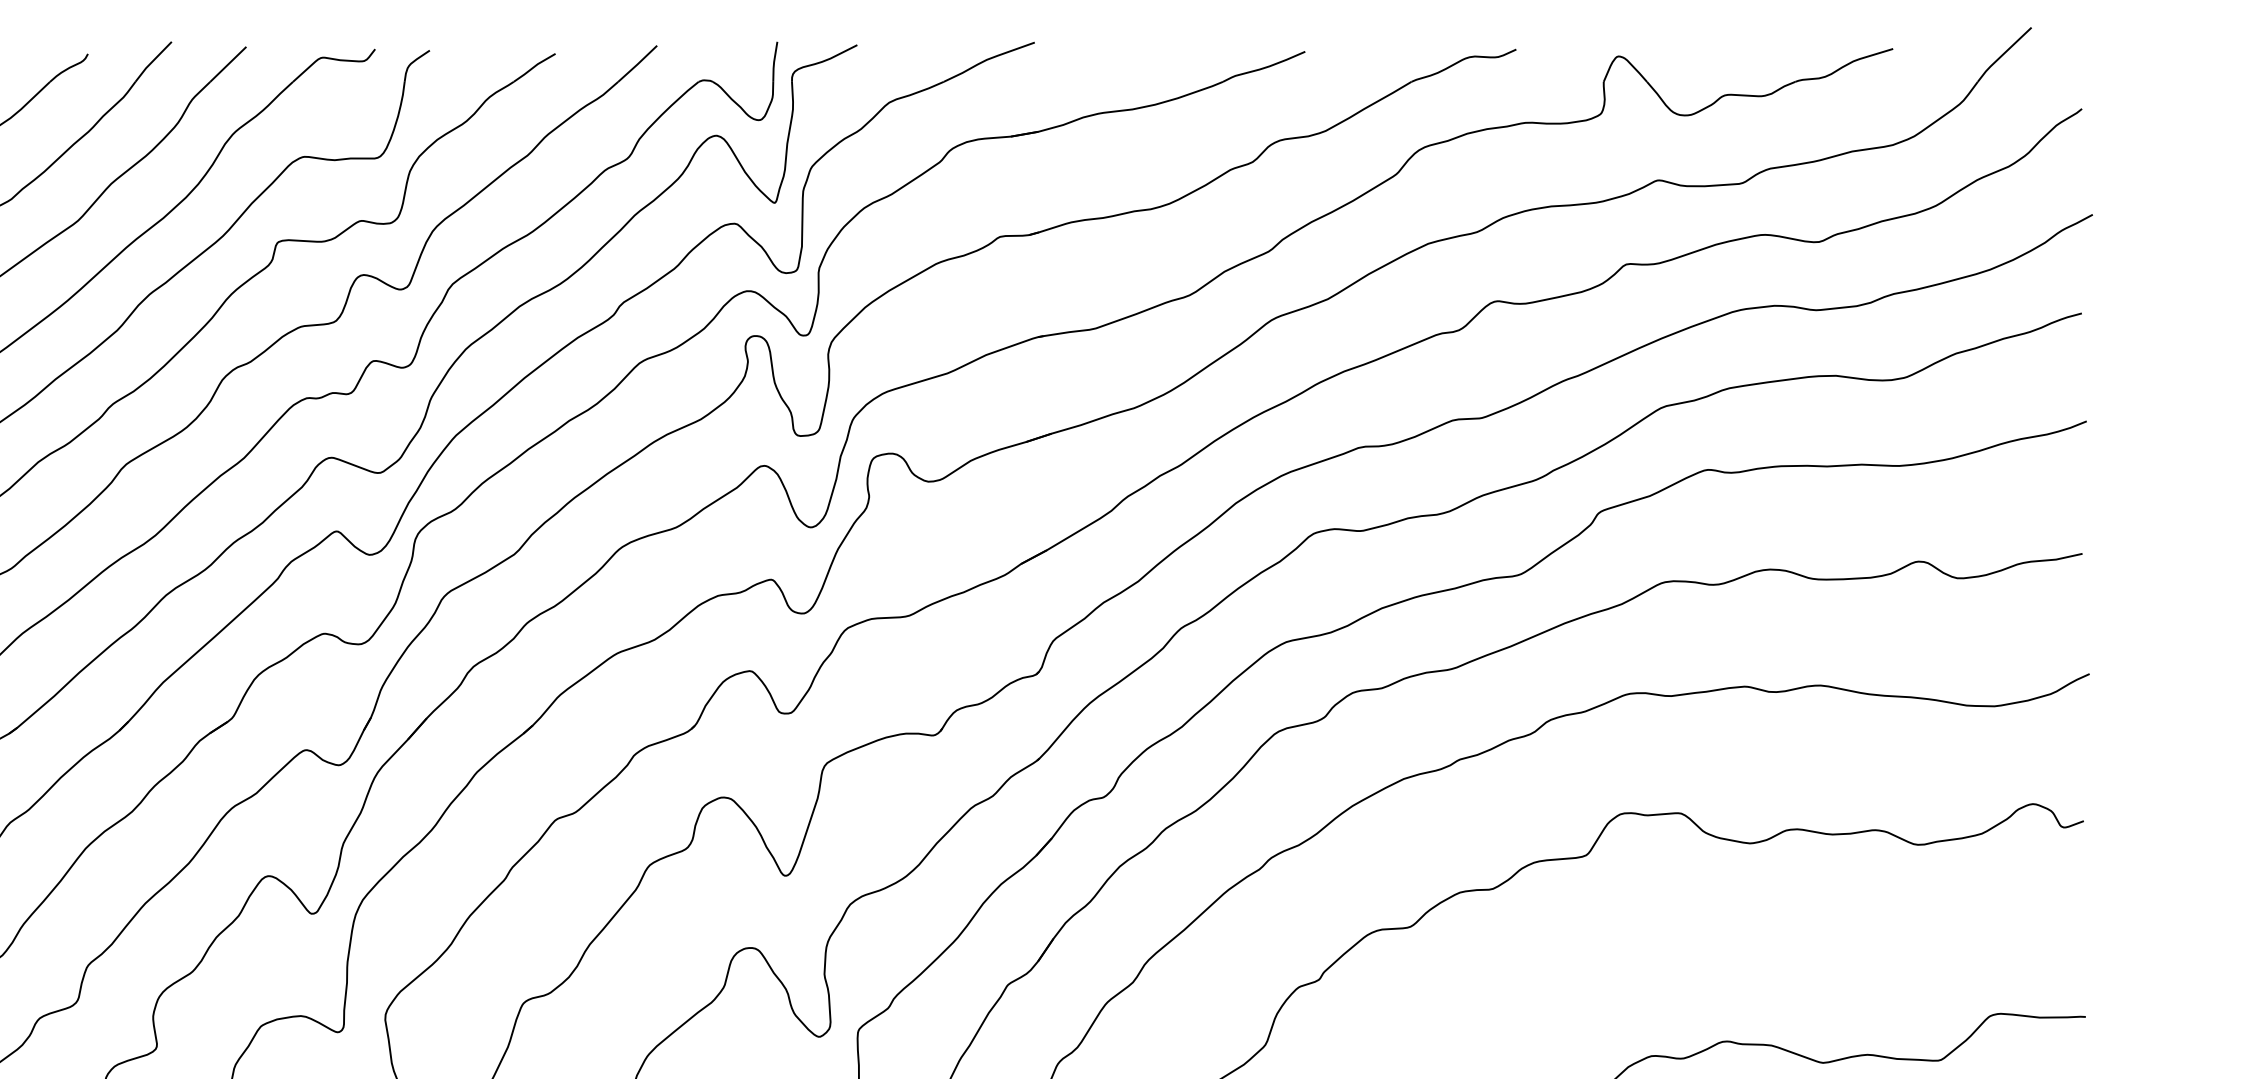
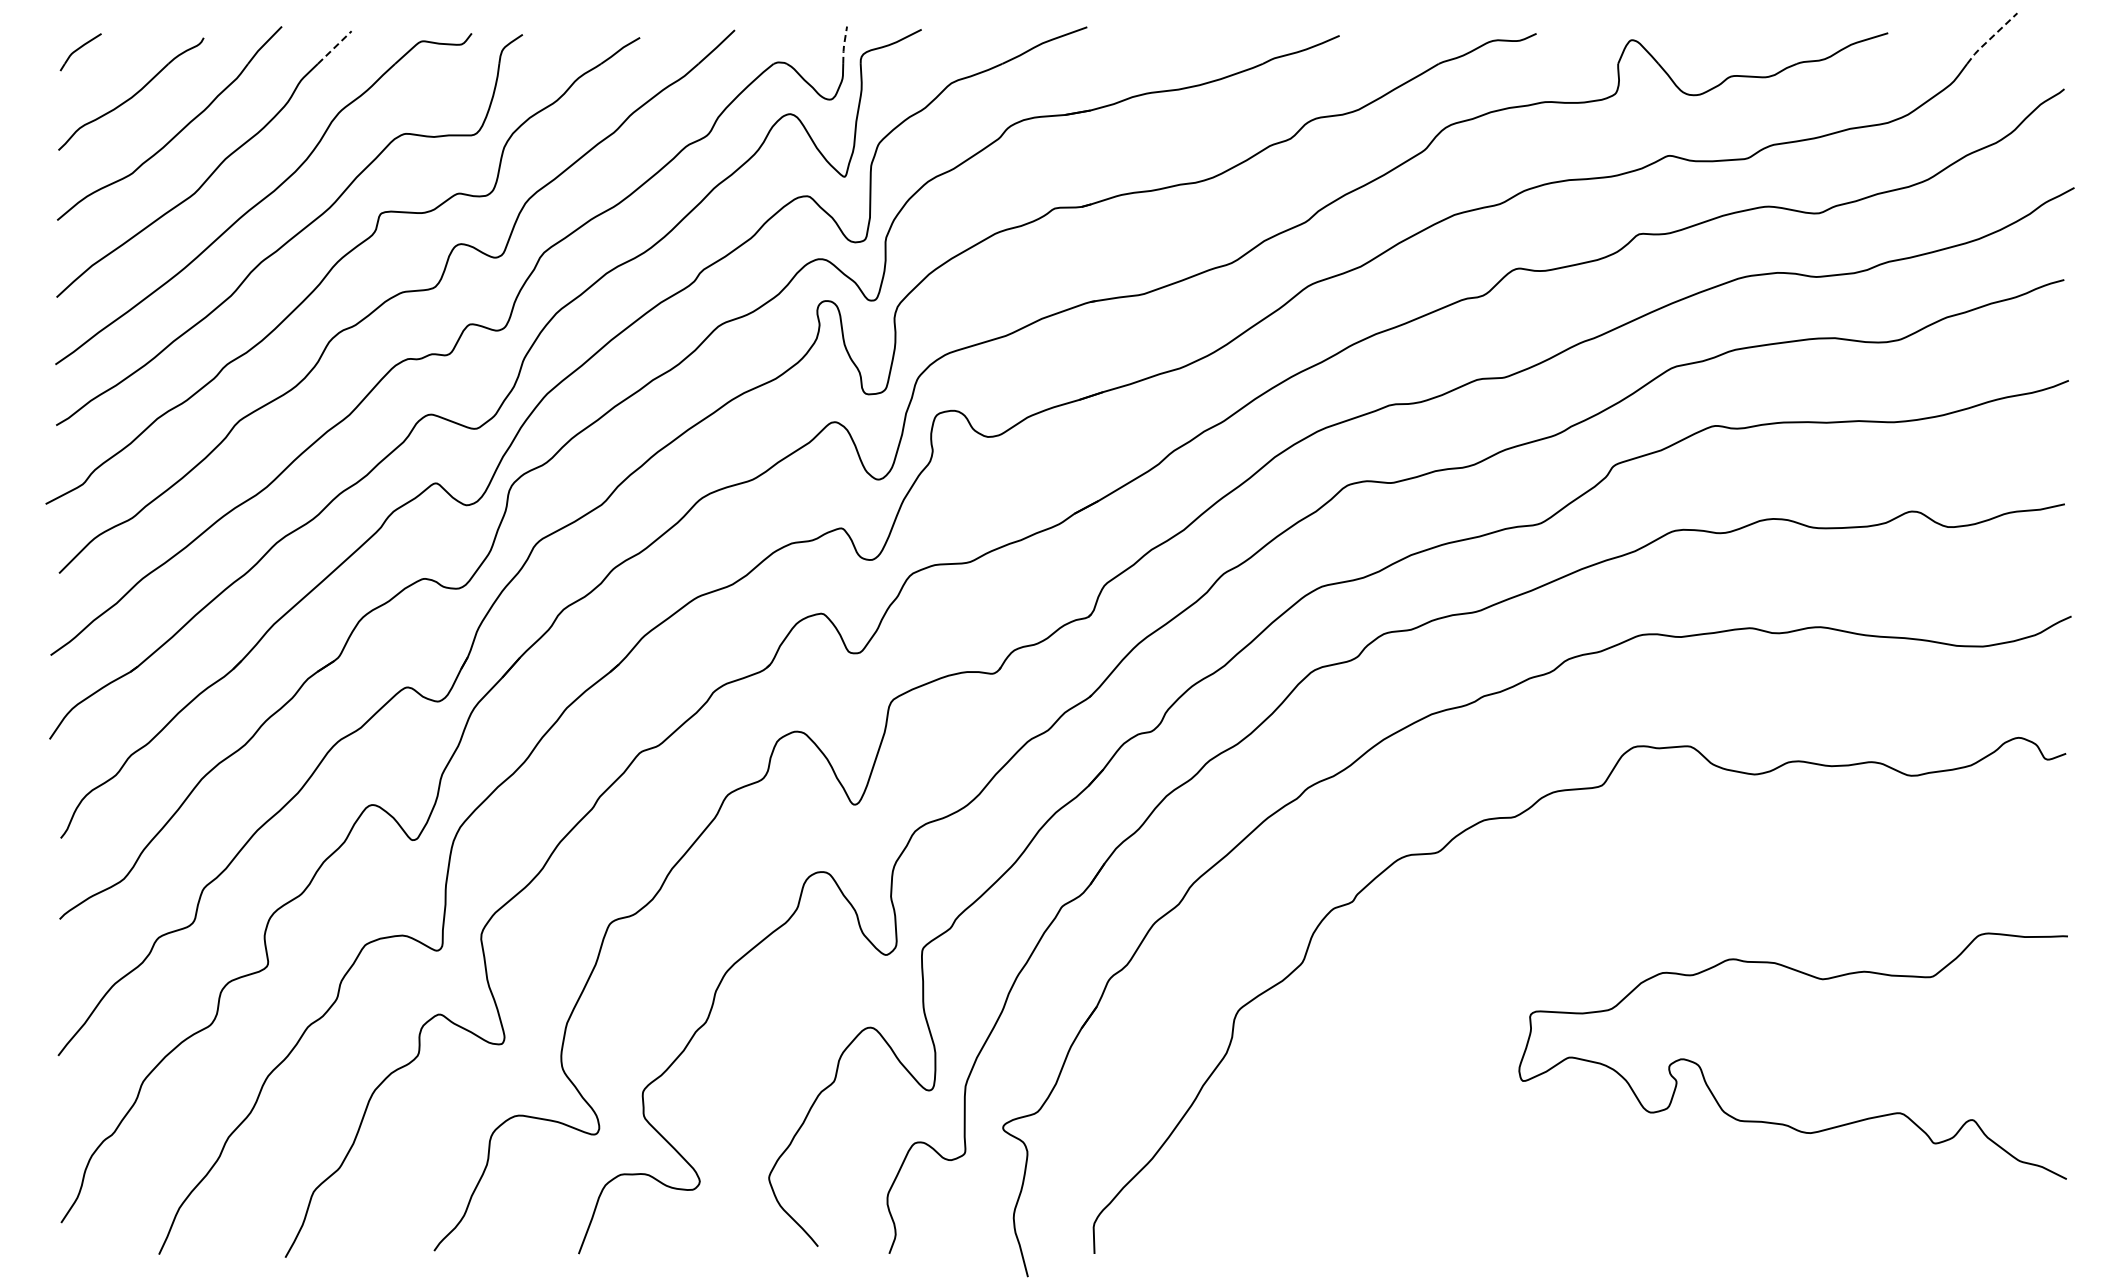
line: (2002, 54) -> (1990, 38), solid -> dashed
line: (774, 62) -> (844, 45), solid -> dashed
line: (229, 64) -> (335, 47), solid -> dashed

